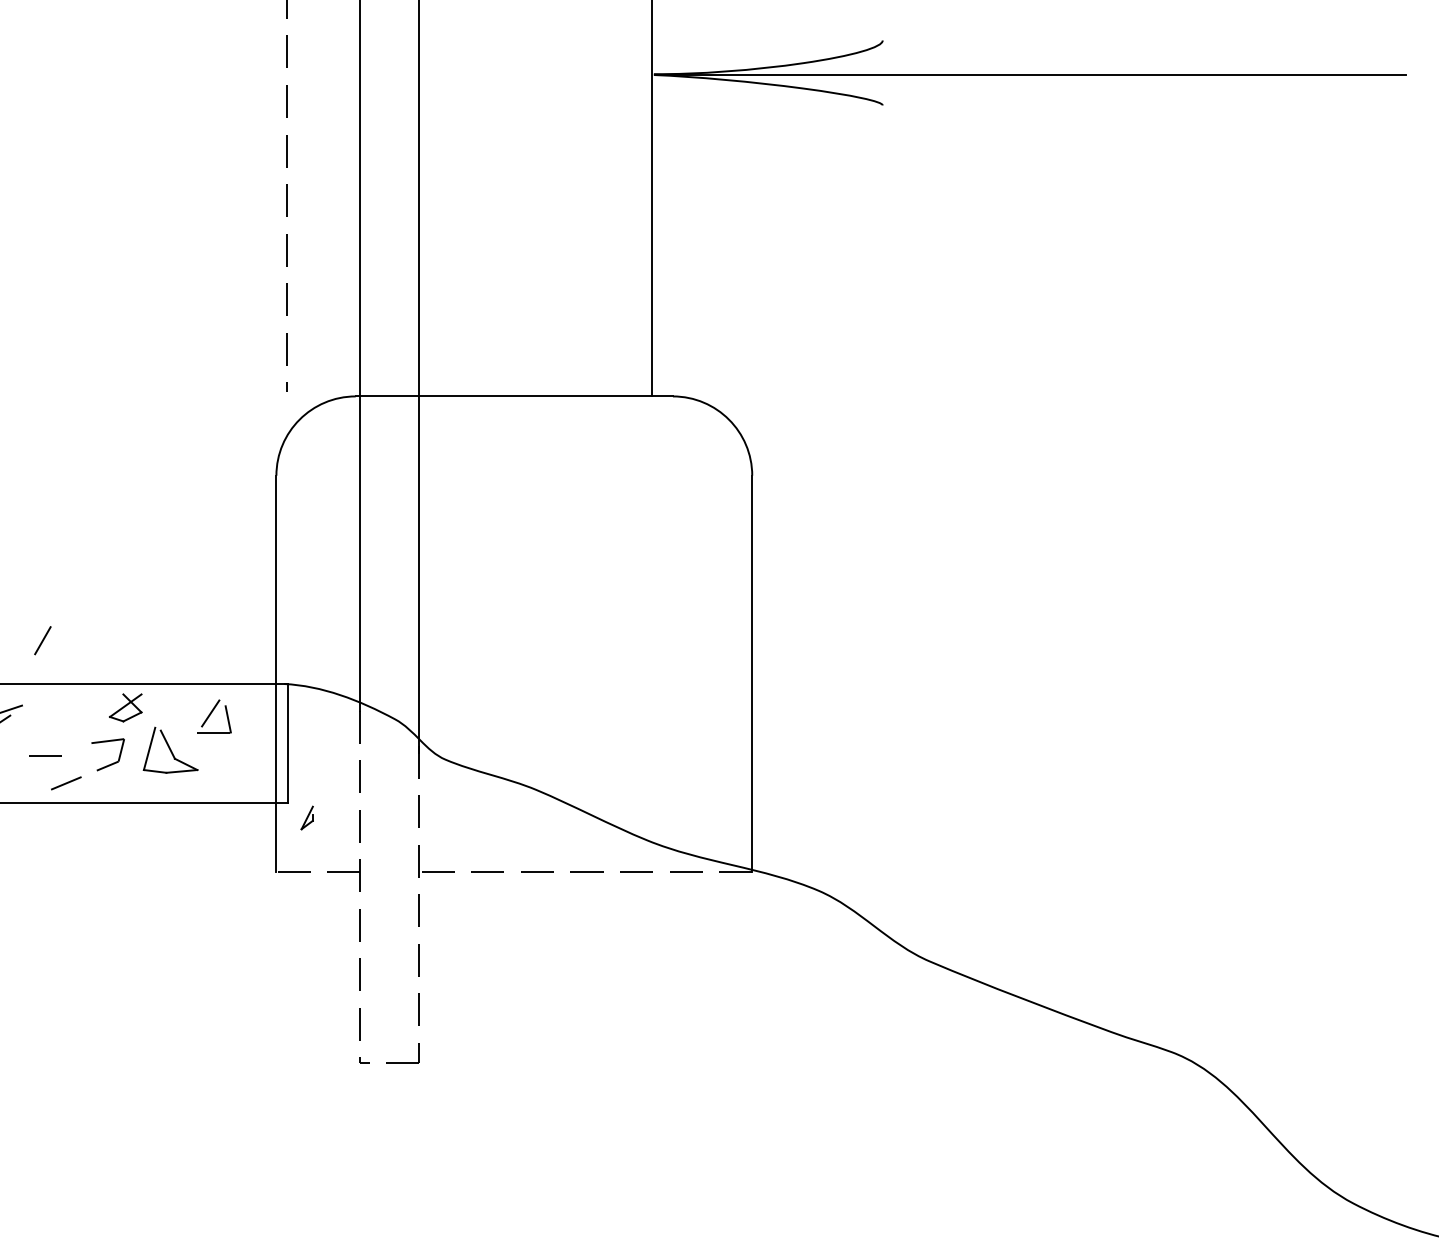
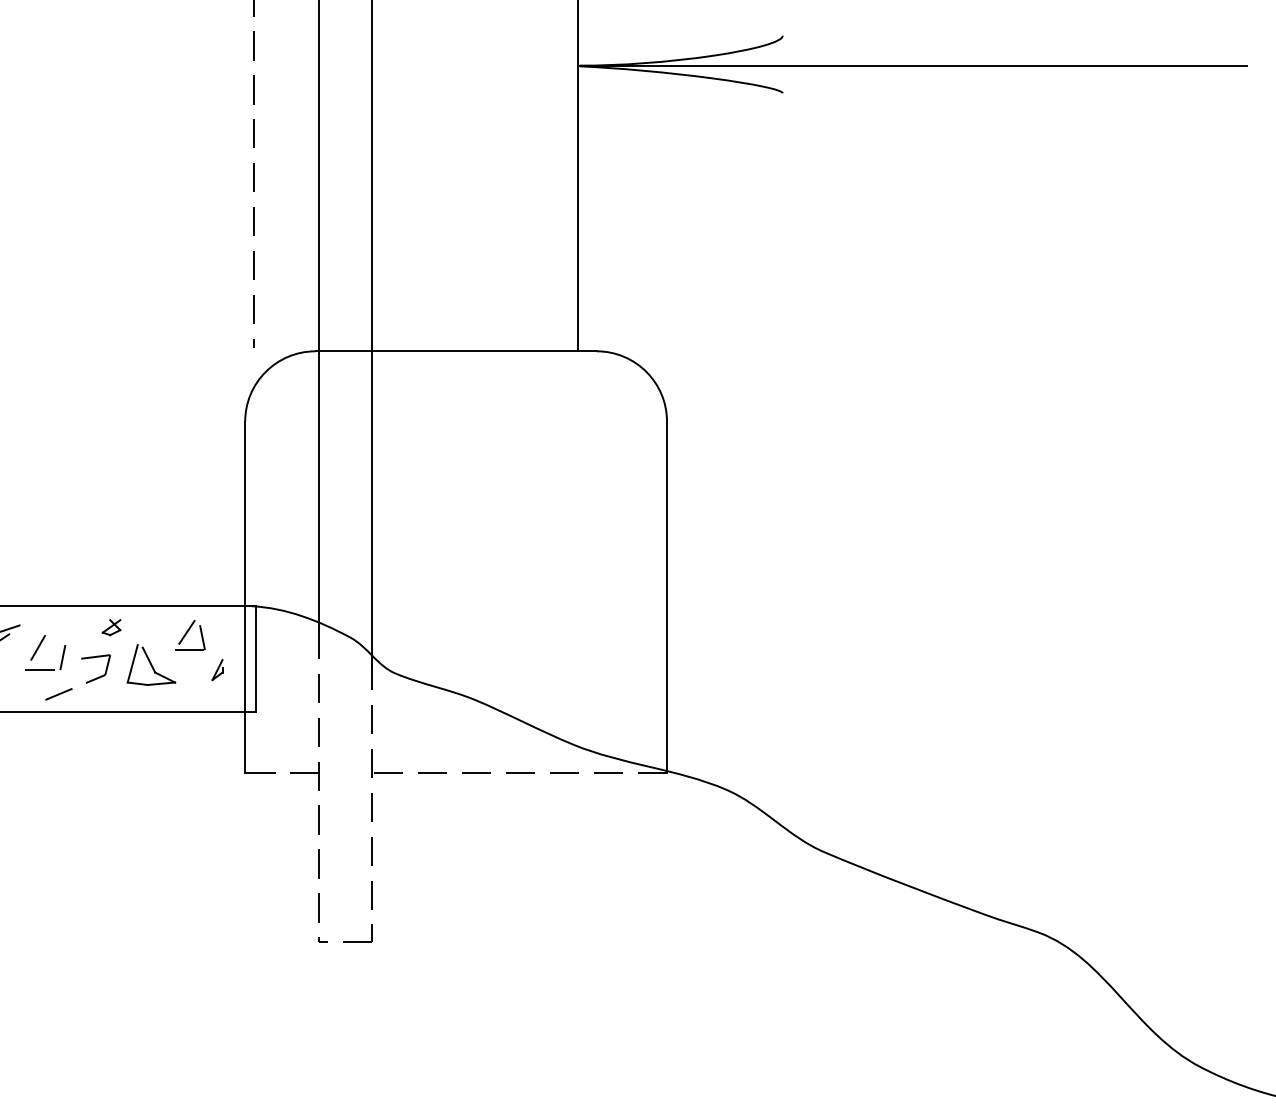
line: (42, 640) -> (37, 647), moved
part: (125, 707) -> (111, 627), size x0.62
line: (70, 741) -> (62, 657), added
part: (307, 818) -> (217, 670), moved

